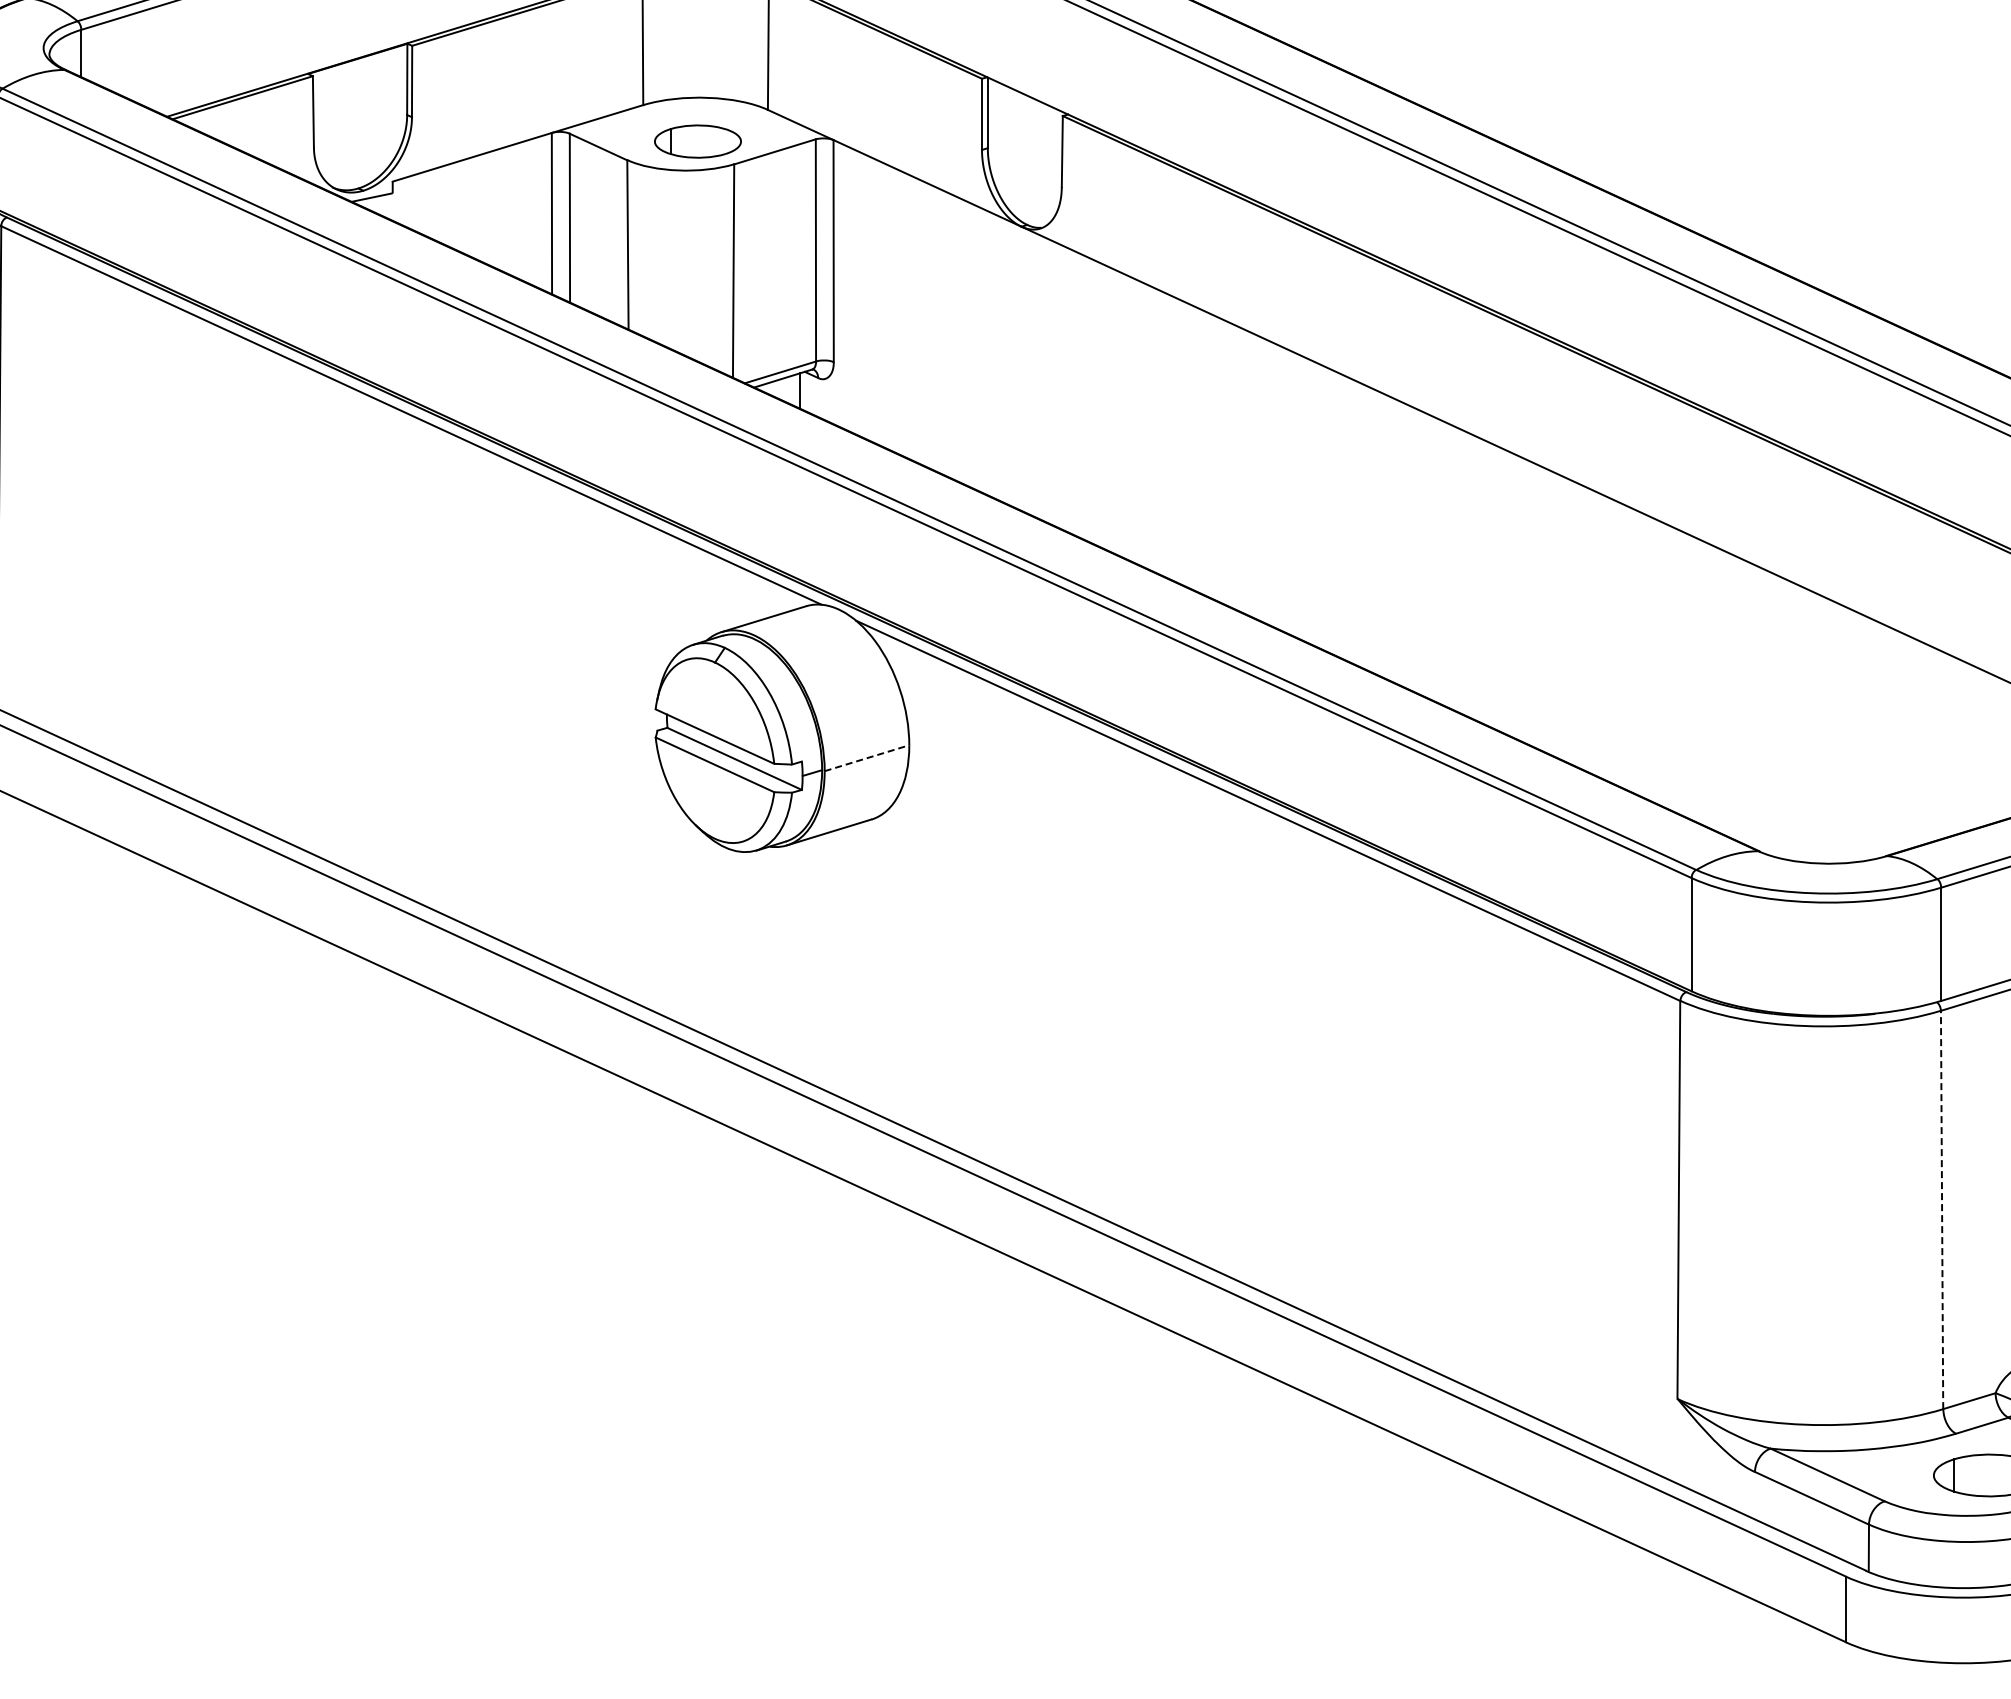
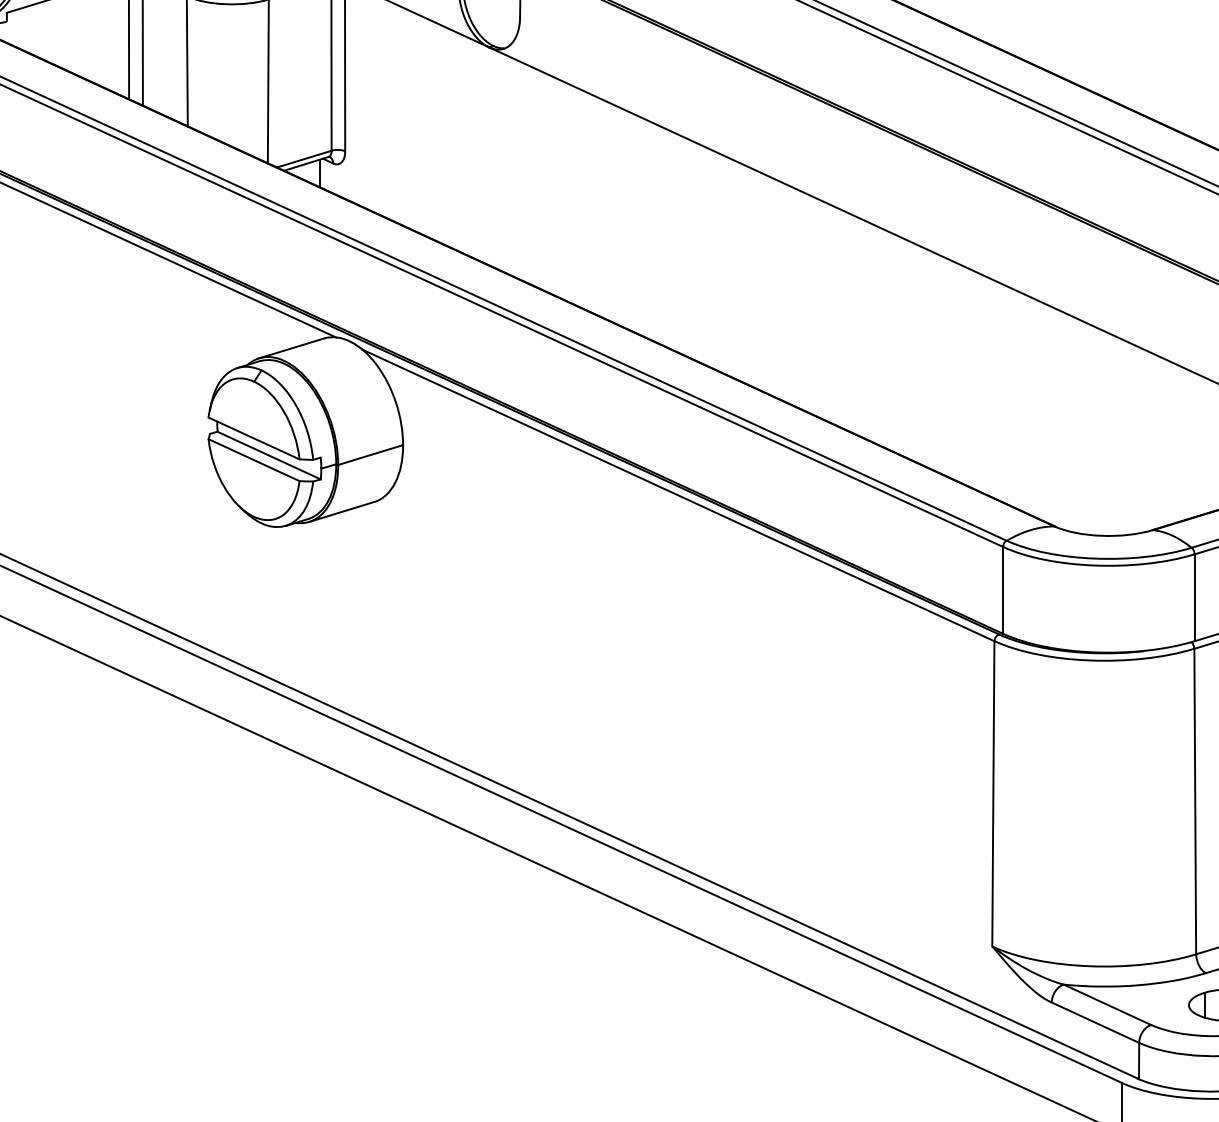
line: (867, 758) -> (371, 455), dashed -> solid
line: (1942, 1209) -> (1195, 801), dashed -> solid

